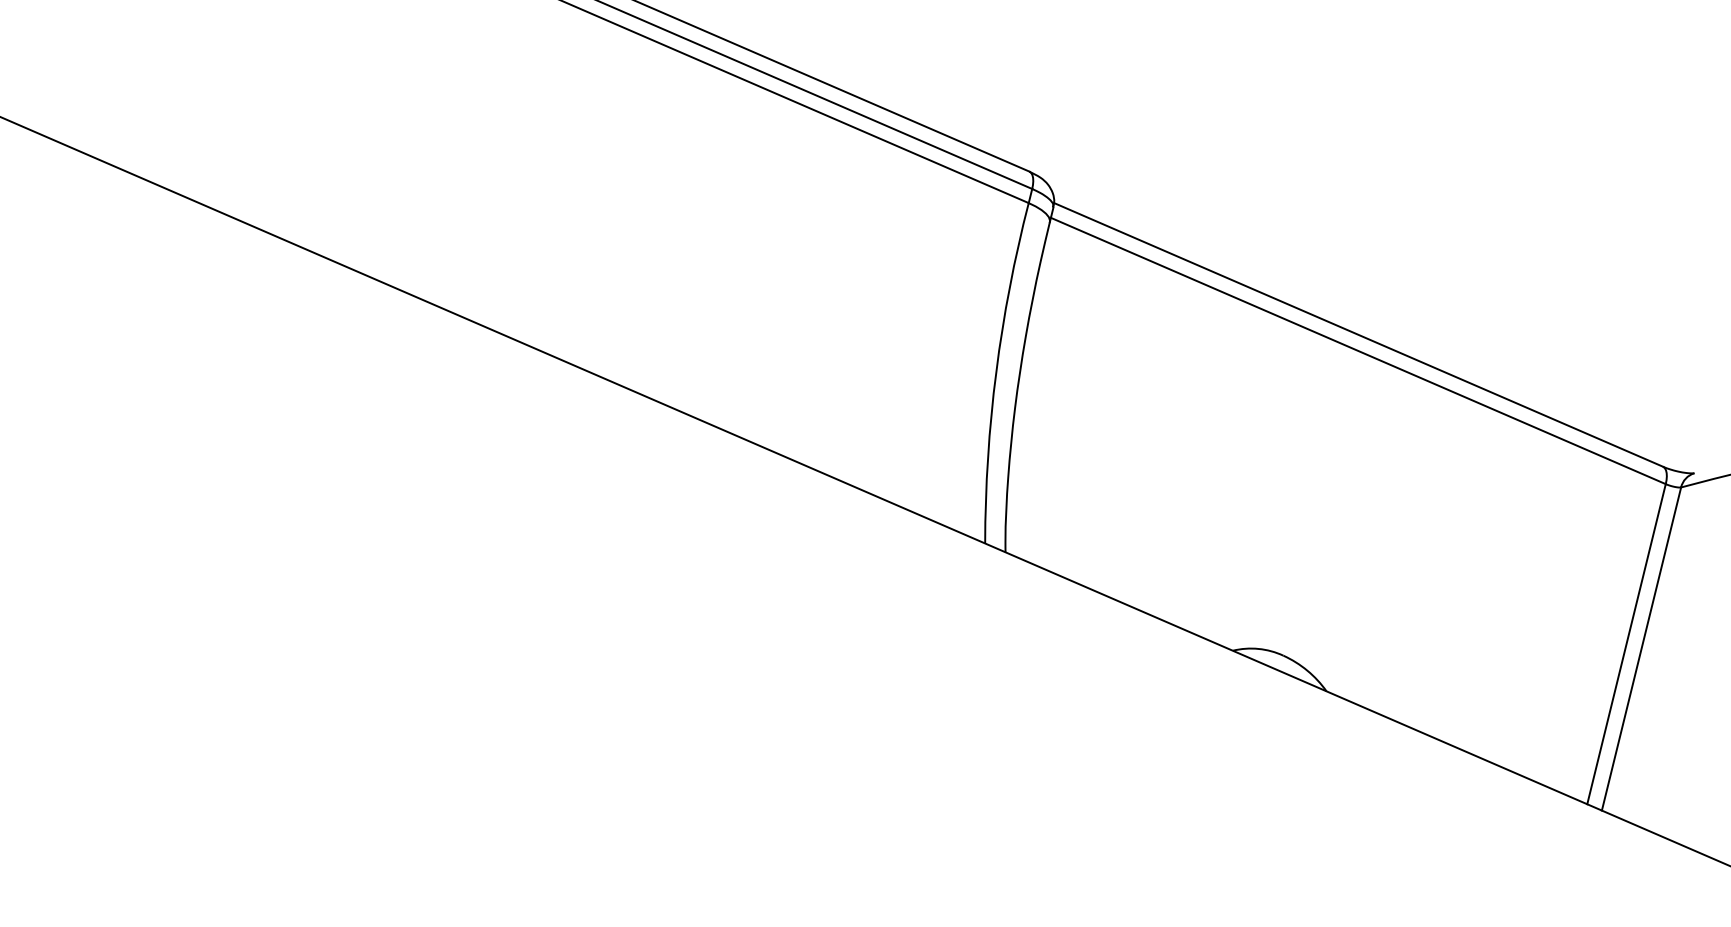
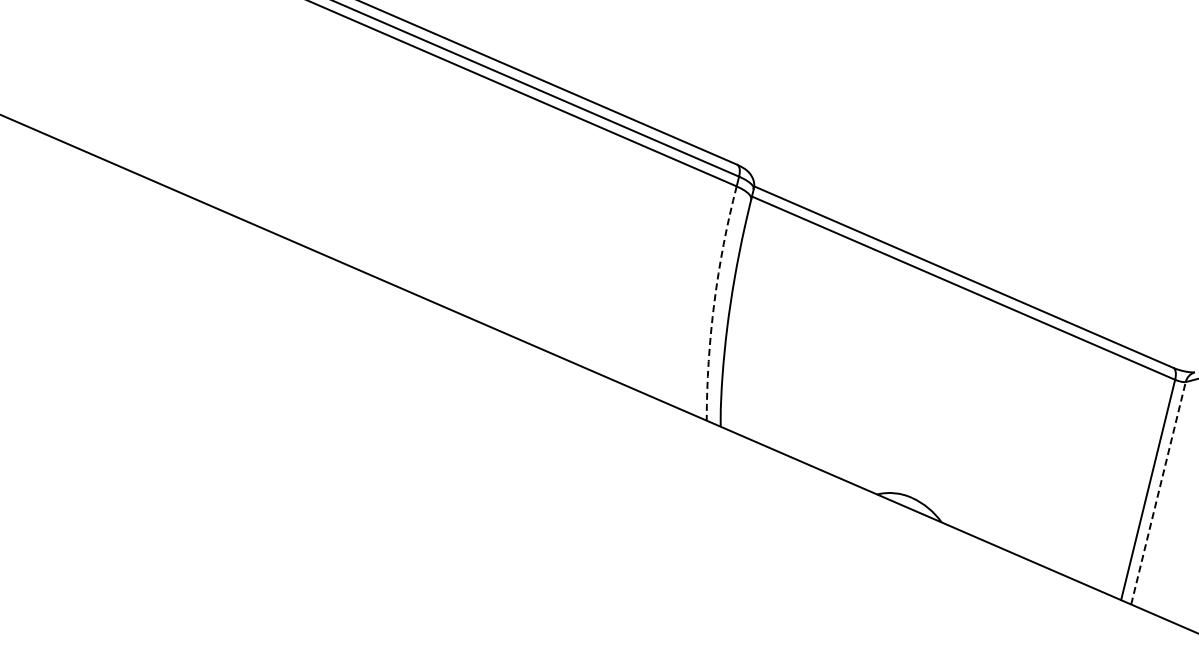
arc: (996, 371) -> (714, 302), solid -> dashed
line: (1641, 647) -> (1158, 492), solid -> dashed

